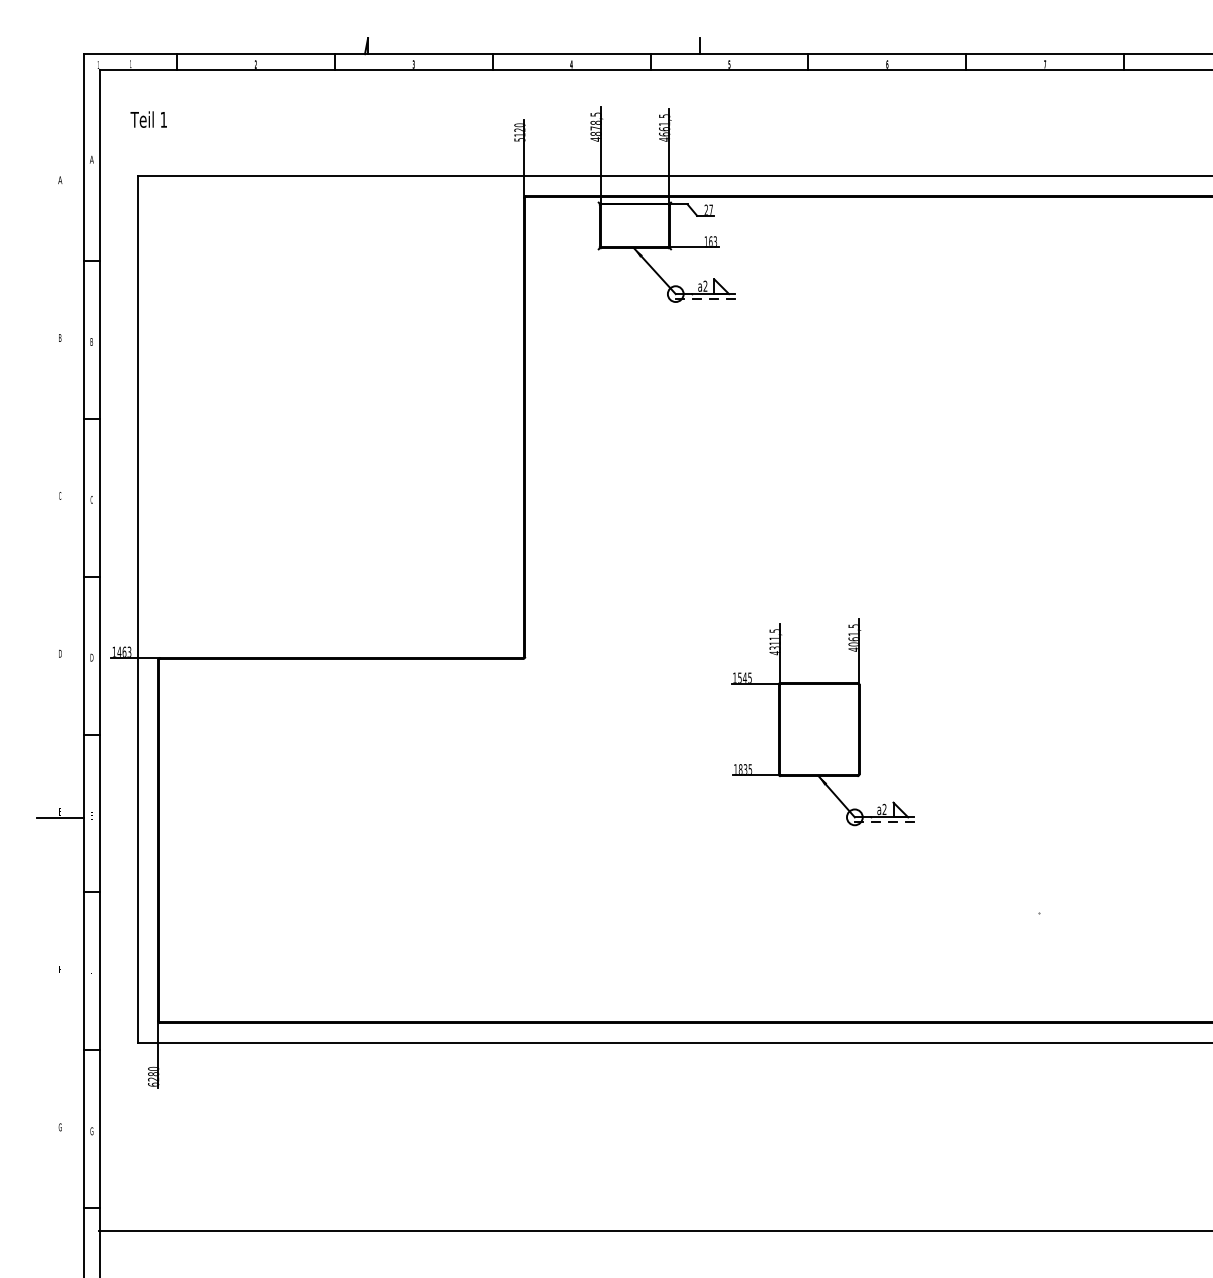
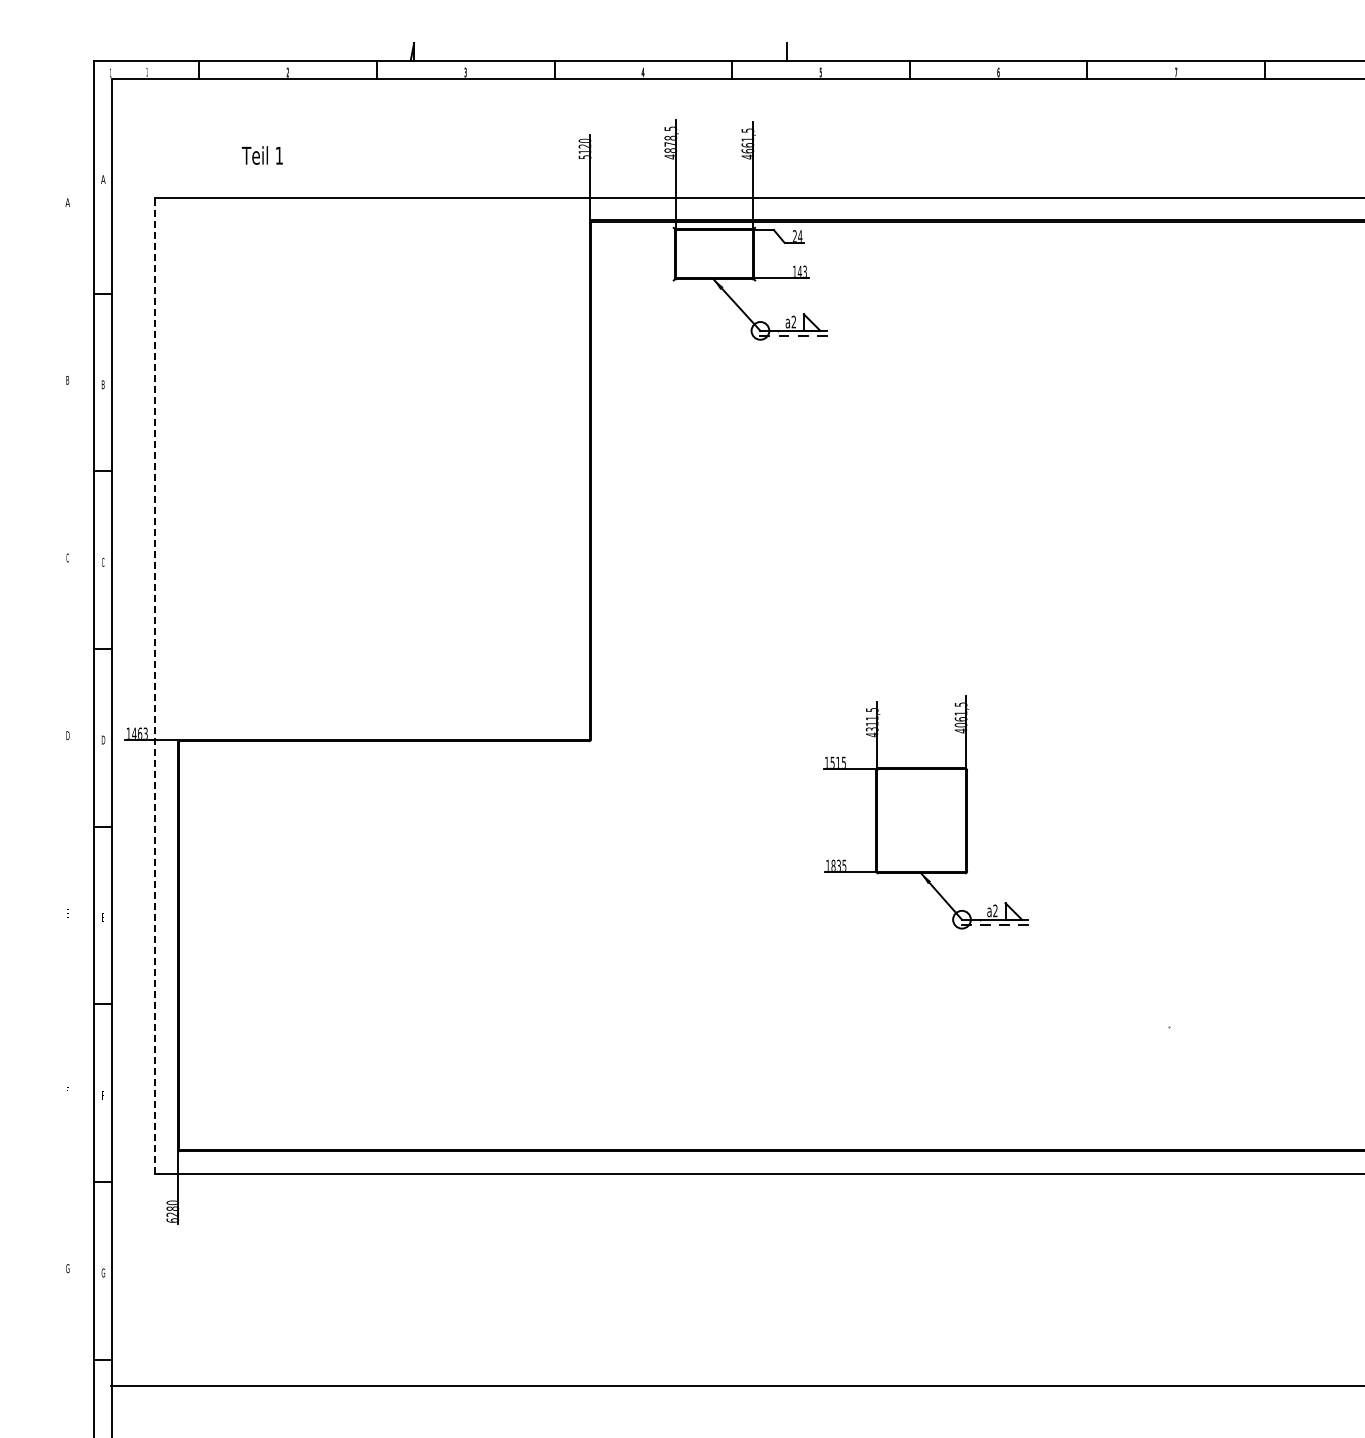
text: (147, 119) -> (261, 155), moved
text: (711, 209) -> (800, 235), 27 -> 24
text: (710, 240) -> (799, 270), 163 -> 143
line: (138, 609) -> (155, 685), solid -> dashed
text: (745, 676) -> (838, 761), 1545 -> 1515
line: (60, 818) -> (67, 920), removed

